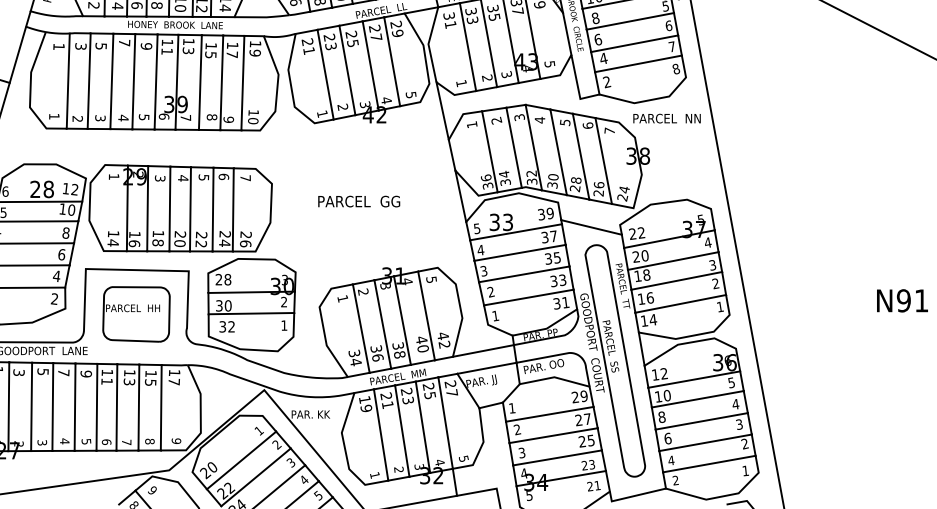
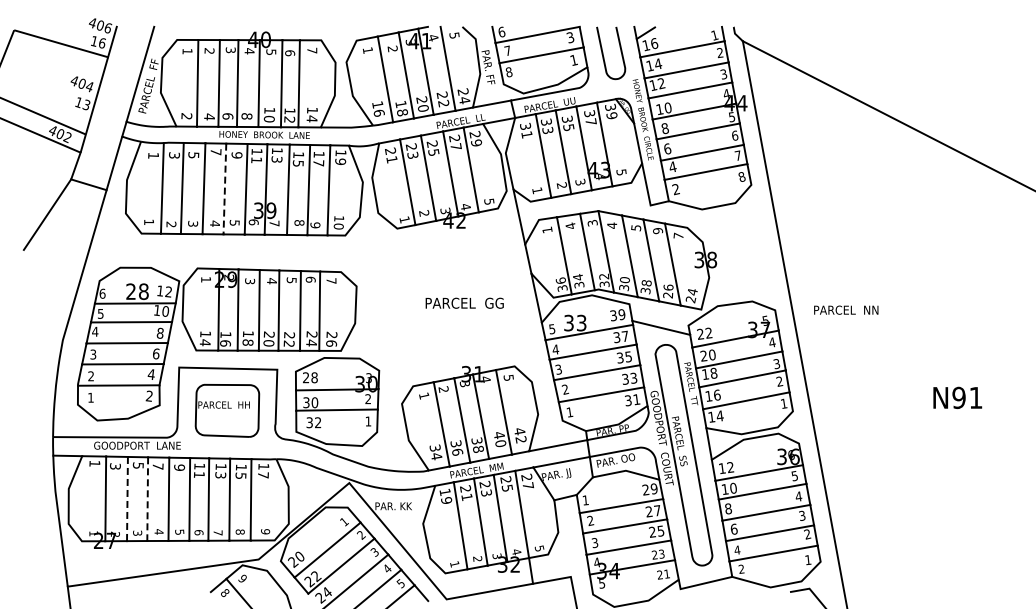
line: (133, 82) -> (224, 189), solid -> dashed
text: (667, 117) -> (846, 309), moved
text: (496, 119) -> (570, 225), 2 -> 4
text: (587, 125) -> (657, 230), 6 -> 9
text: (574, 189) -> (645, 291), 28 -> 38
text: (358, 200) -> (464, 302), moved
line: (31, 407) -> (127, 499), solid -> dashed
line: (52, 407) -> (147, 499), solid -> dashed

